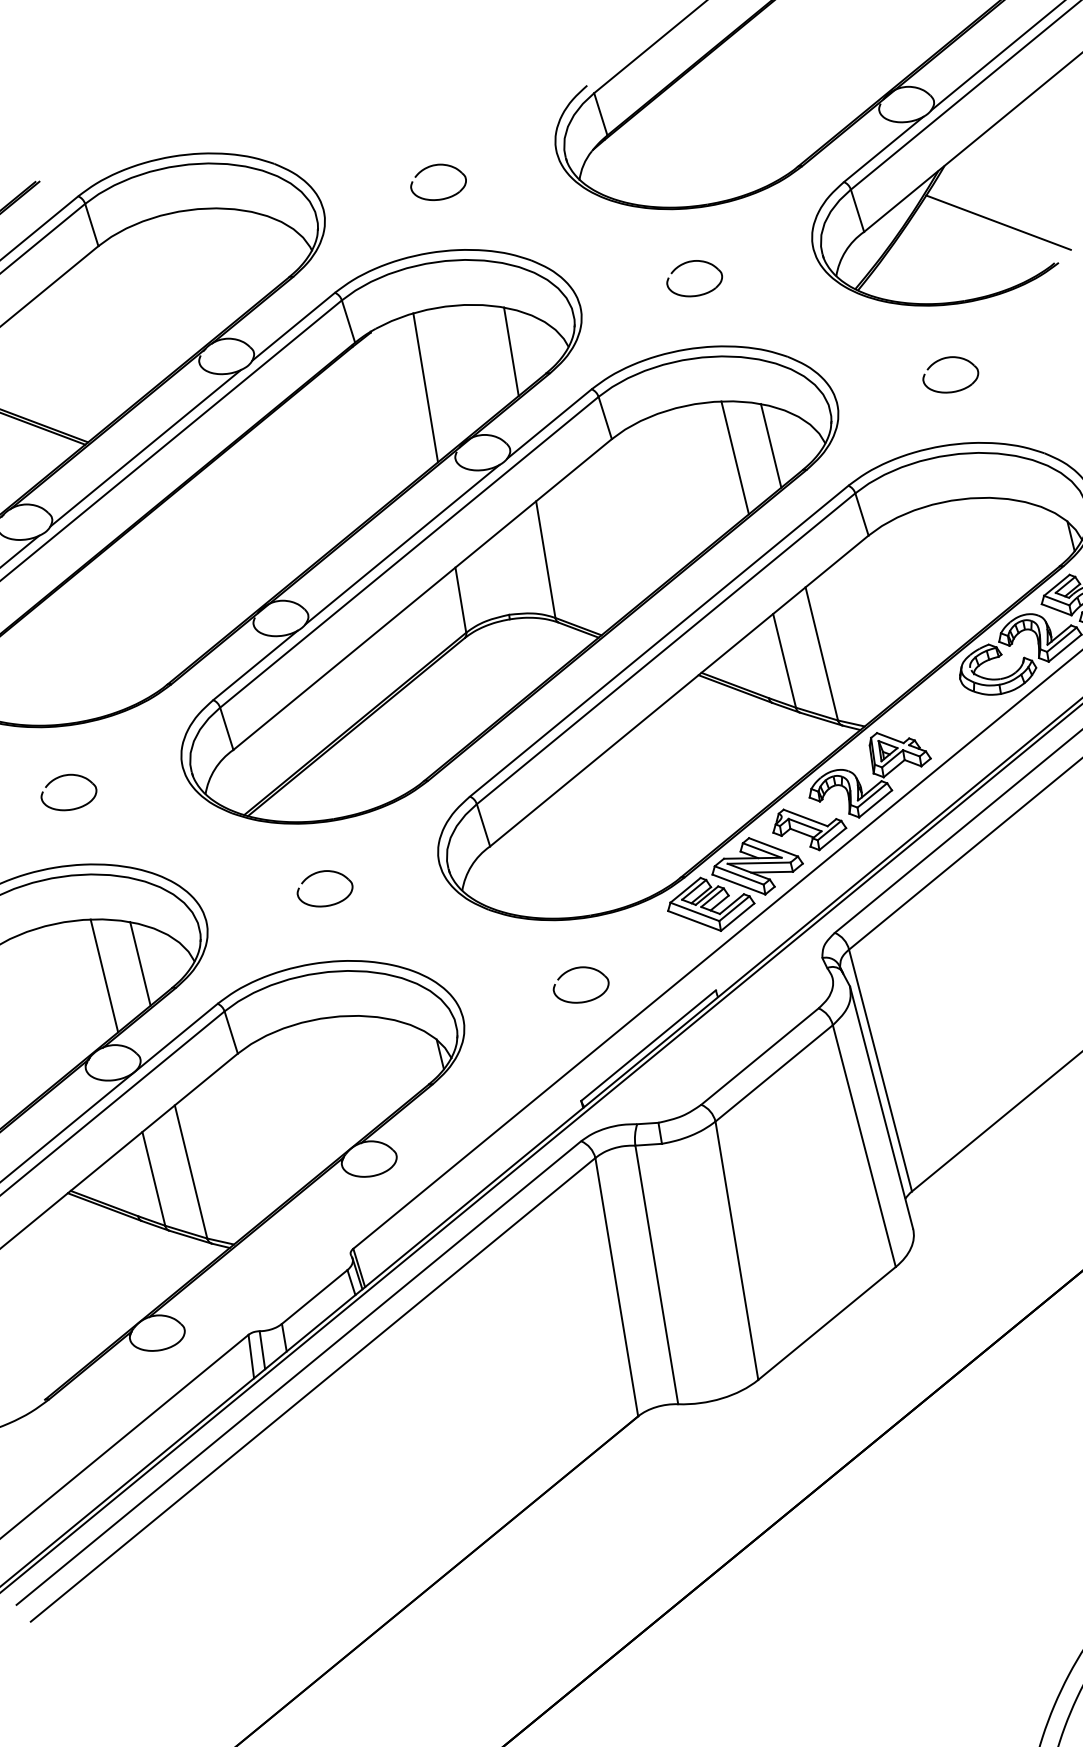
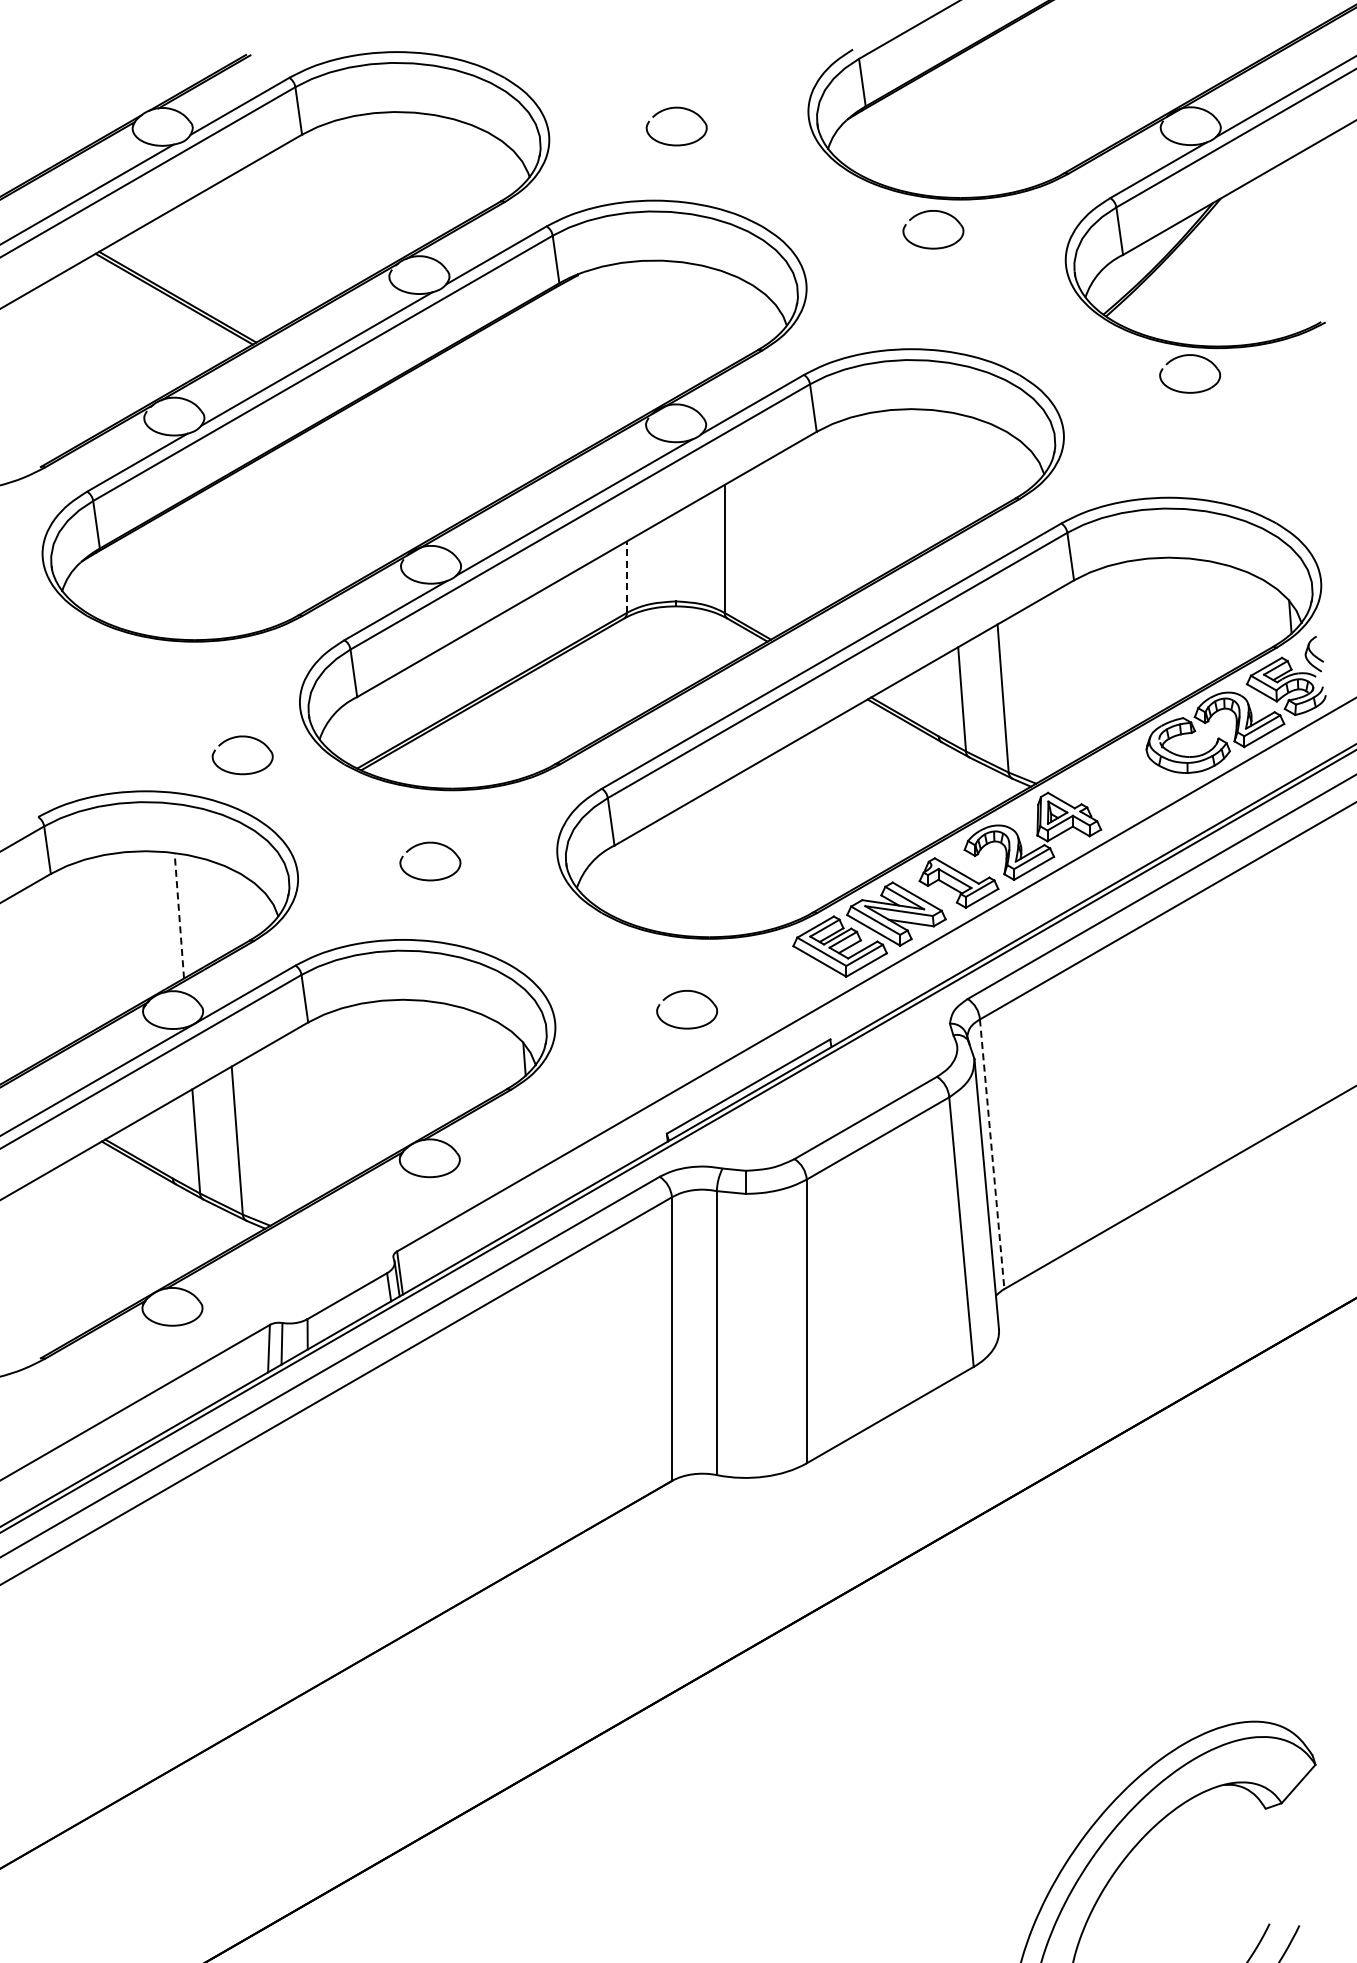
line: (997, 222) -> (1267, 268), removed
part: (687, 263) -> (928, 212), moved
line: (511, 351) -> (724, 320), removed
part: (950, 358) -> (1193, 356), moved
line: (425, 387) -> (626, 343), removed
line: (770, 445) -> (985, 466), removed
line: (734, 457) -> (944, 473), removed
line: (460, 600) -> (626, 577), solid -> dashed
part: (65, 776) -> (242, 737), moved
line: (139, 963) -> (219, 908), removed
line: (104, 975) -> (179, 915), solid -> dashed
line: (880, 1070) -> (992, 1154), solid -> dashed

